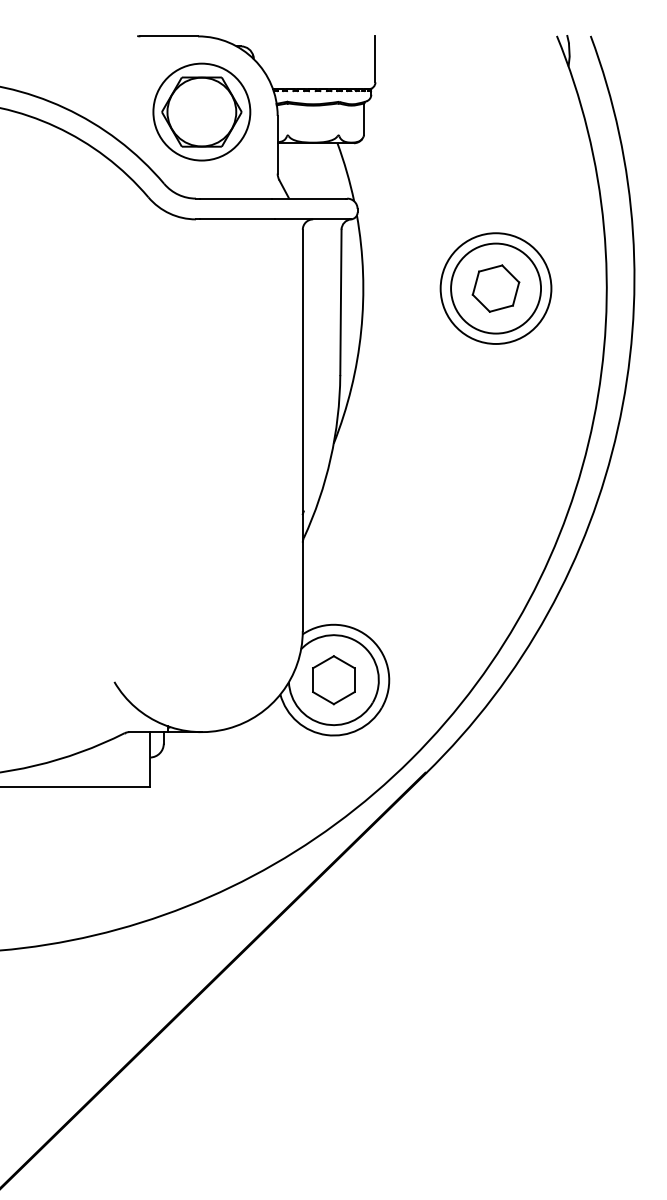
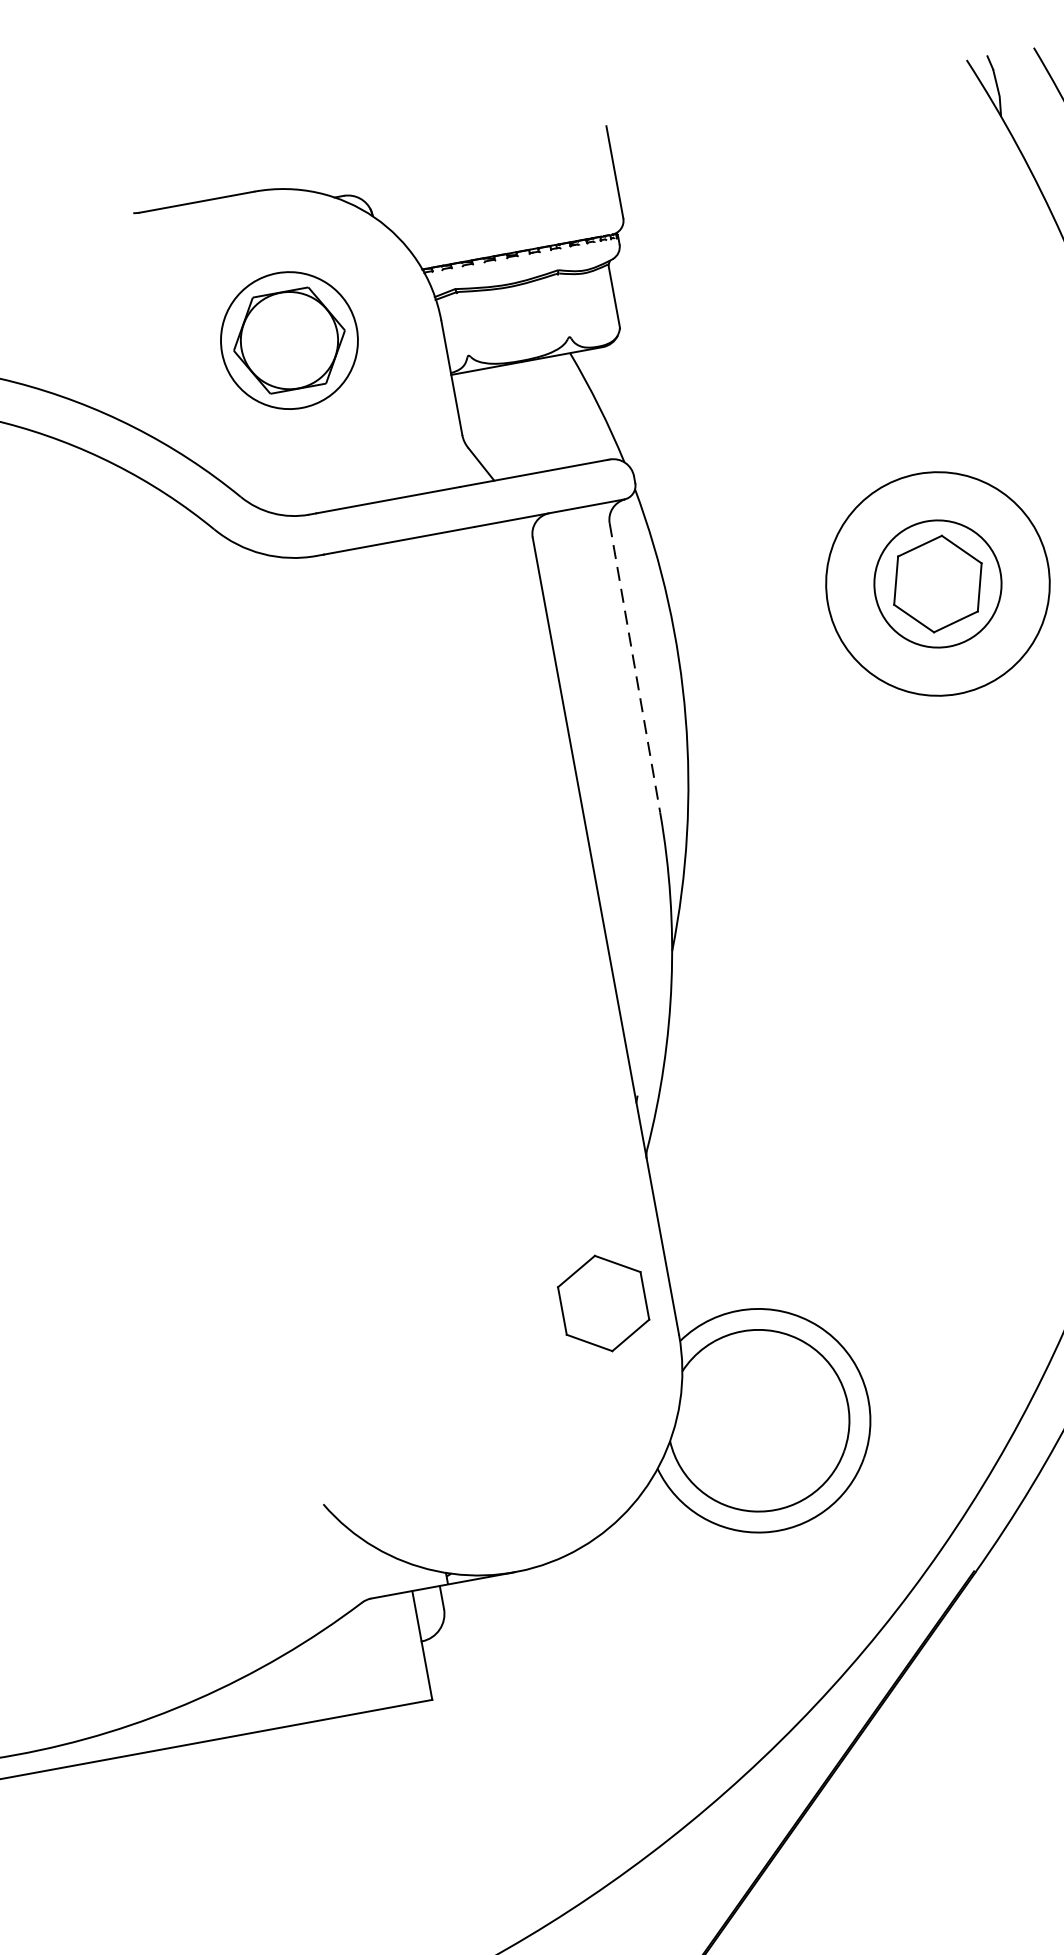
part: (201, 111) -> (288, 339), size x0.7
circle: (496, 288) -> (938, 583), size x0.7
line: (340, 302) -> (634, 668), solid -> dashed
part: (333, 680) -> (603, 1304), moved

